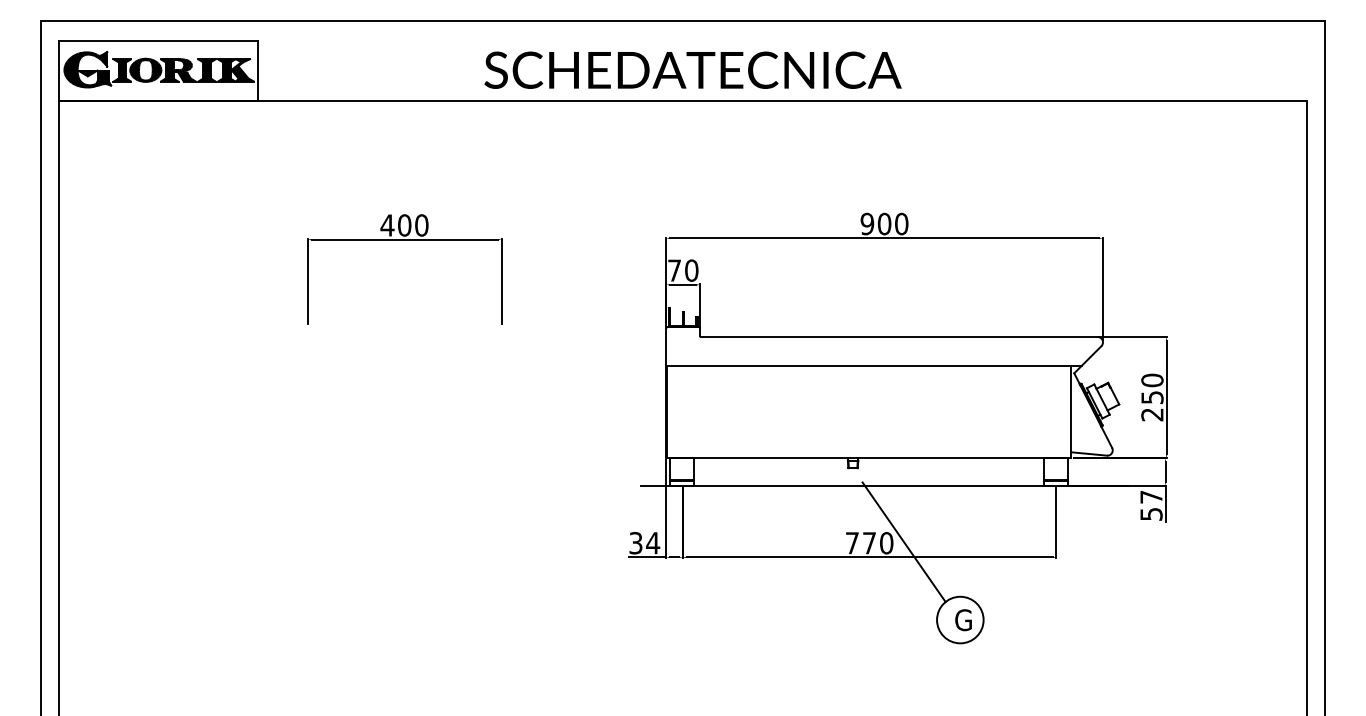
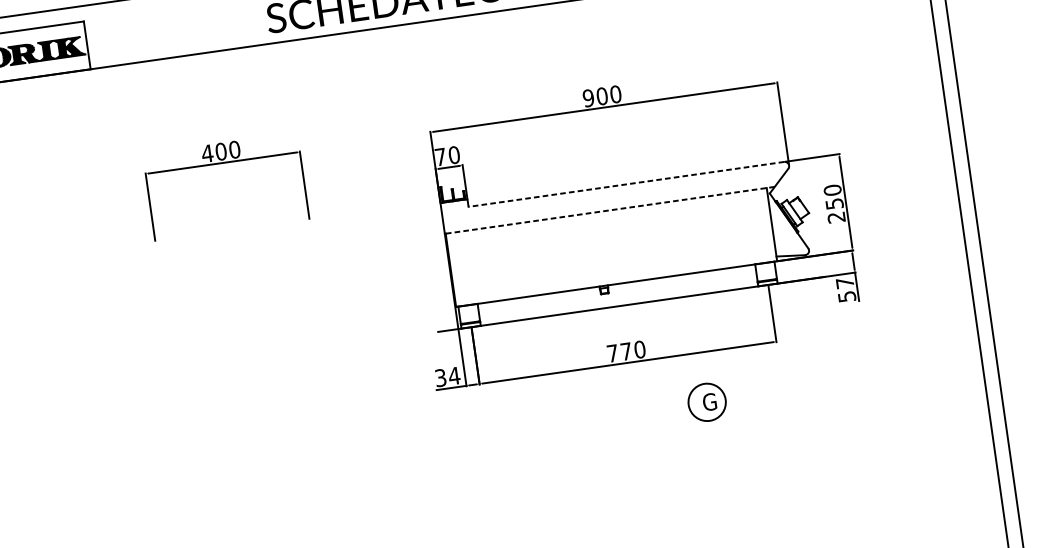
line: (898, 336) -> (626, 184), solid -> dashed
line: (873, 366) -> (609, 210), solid -> dashed
line: (903, 542) -> (653, 347), removed

